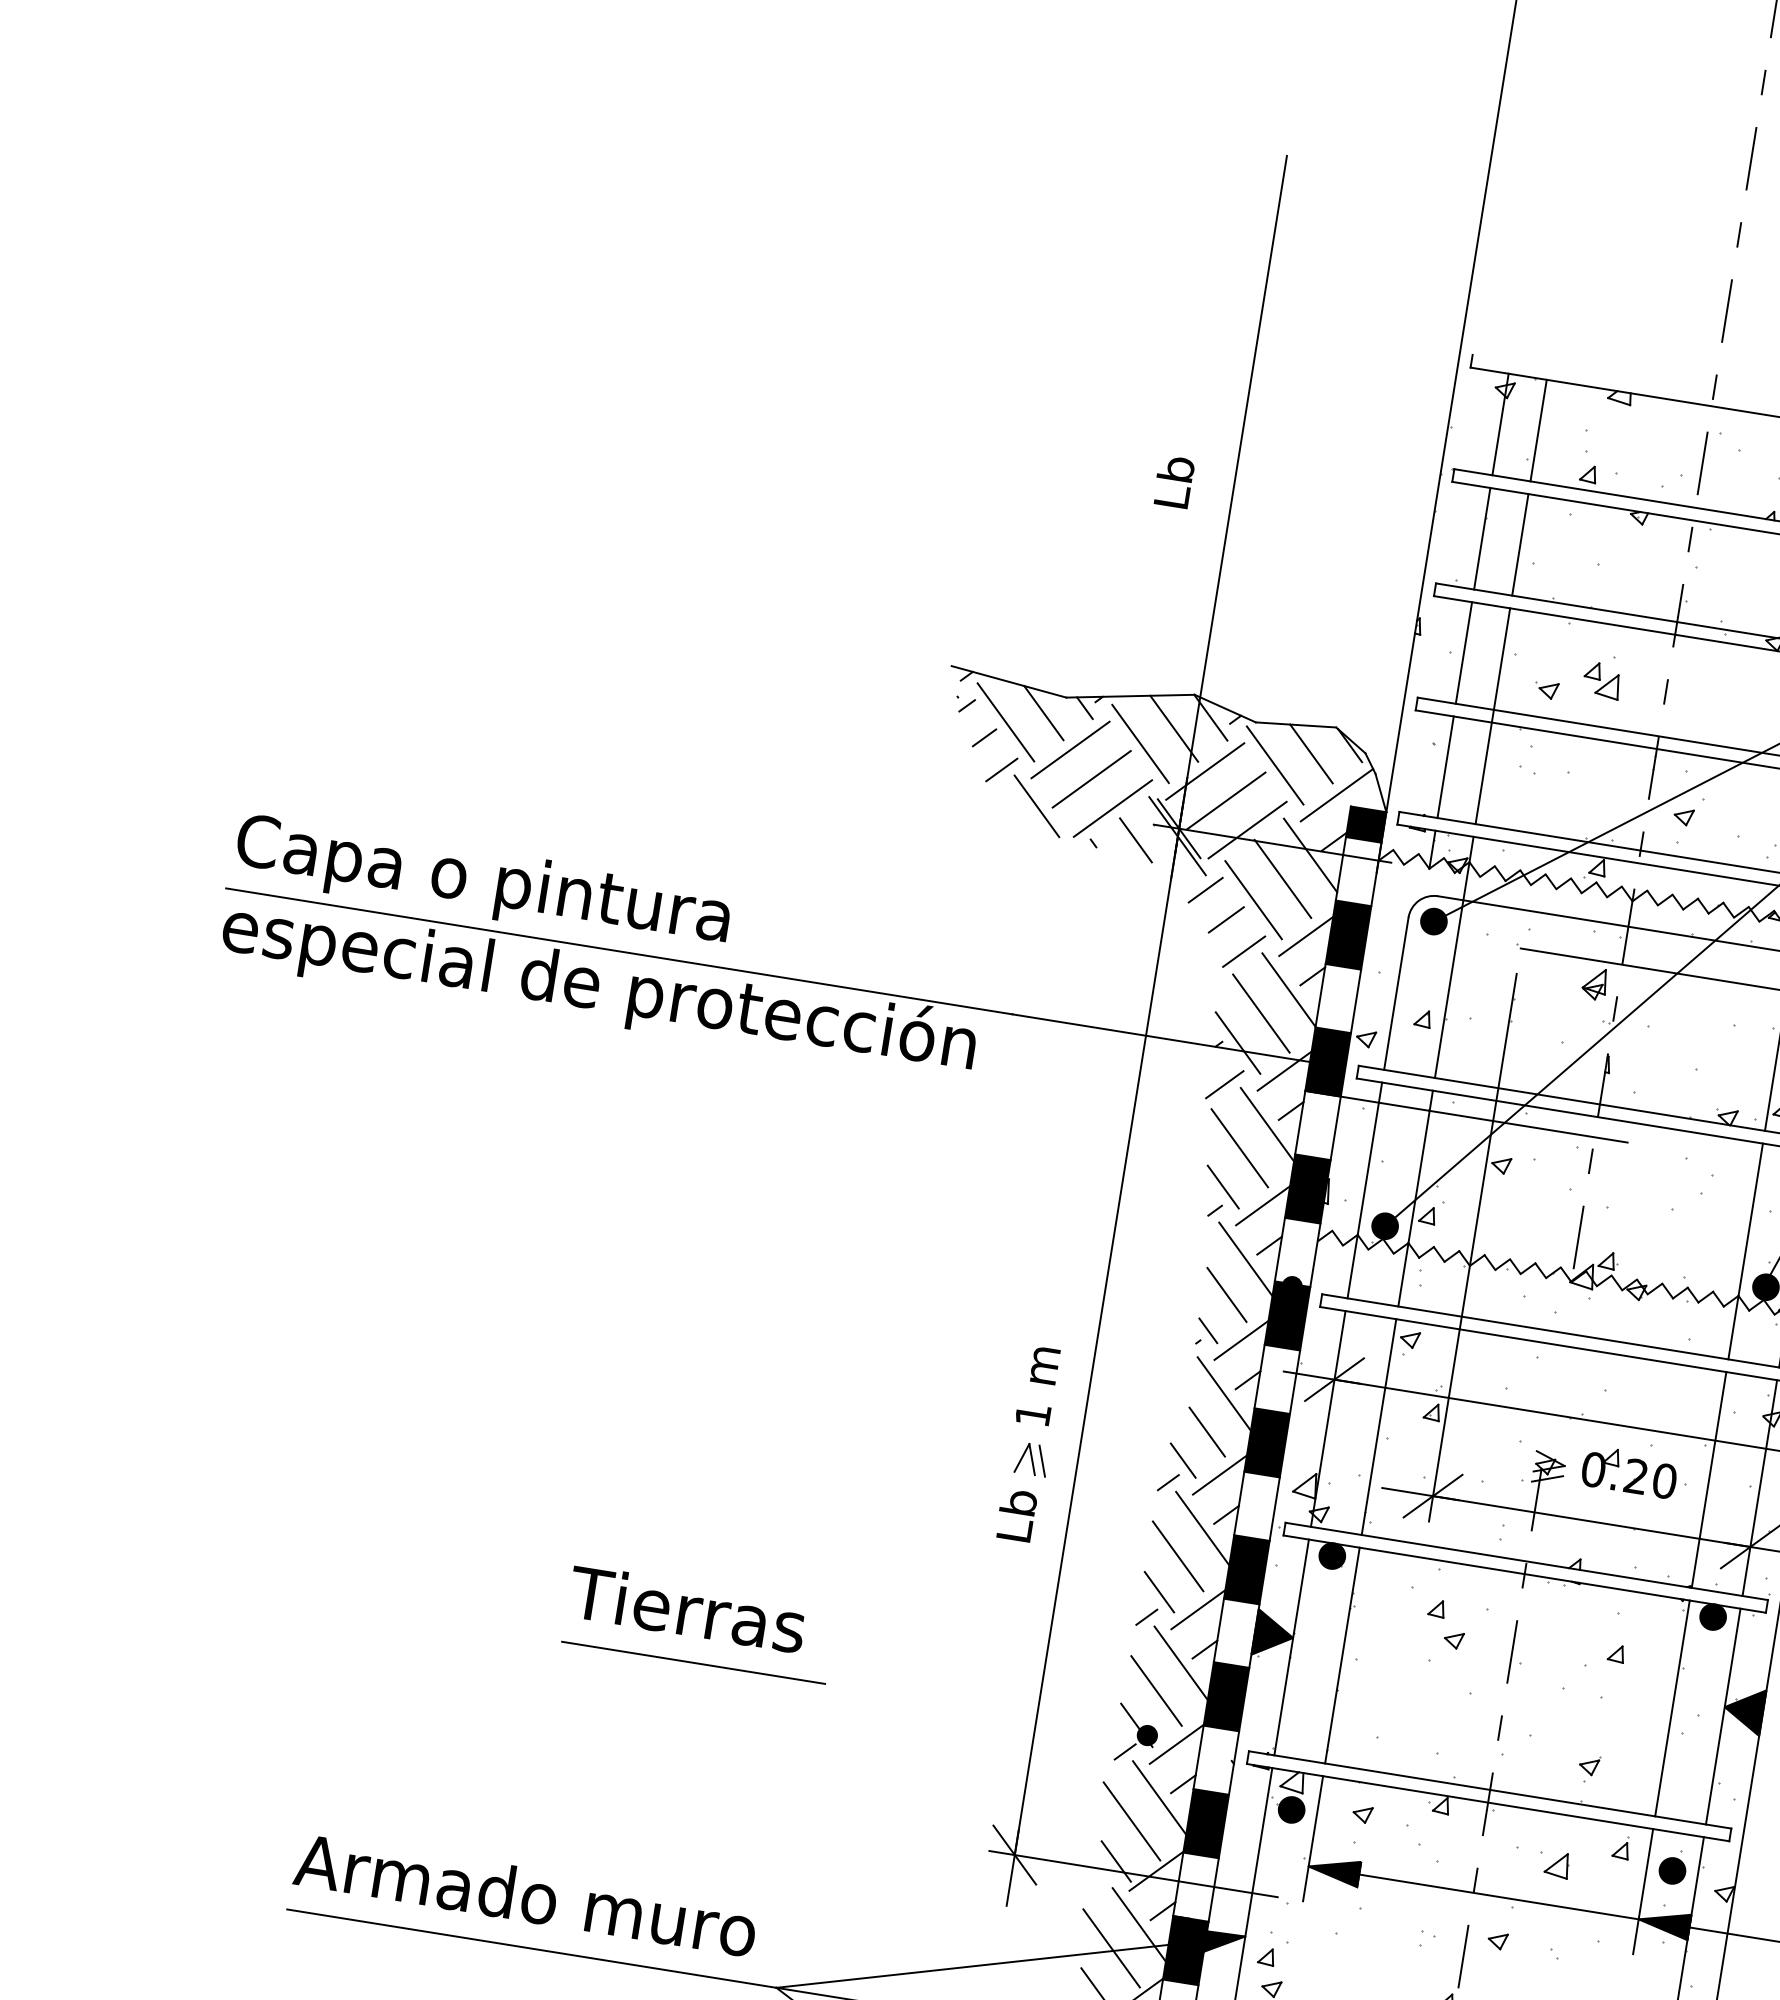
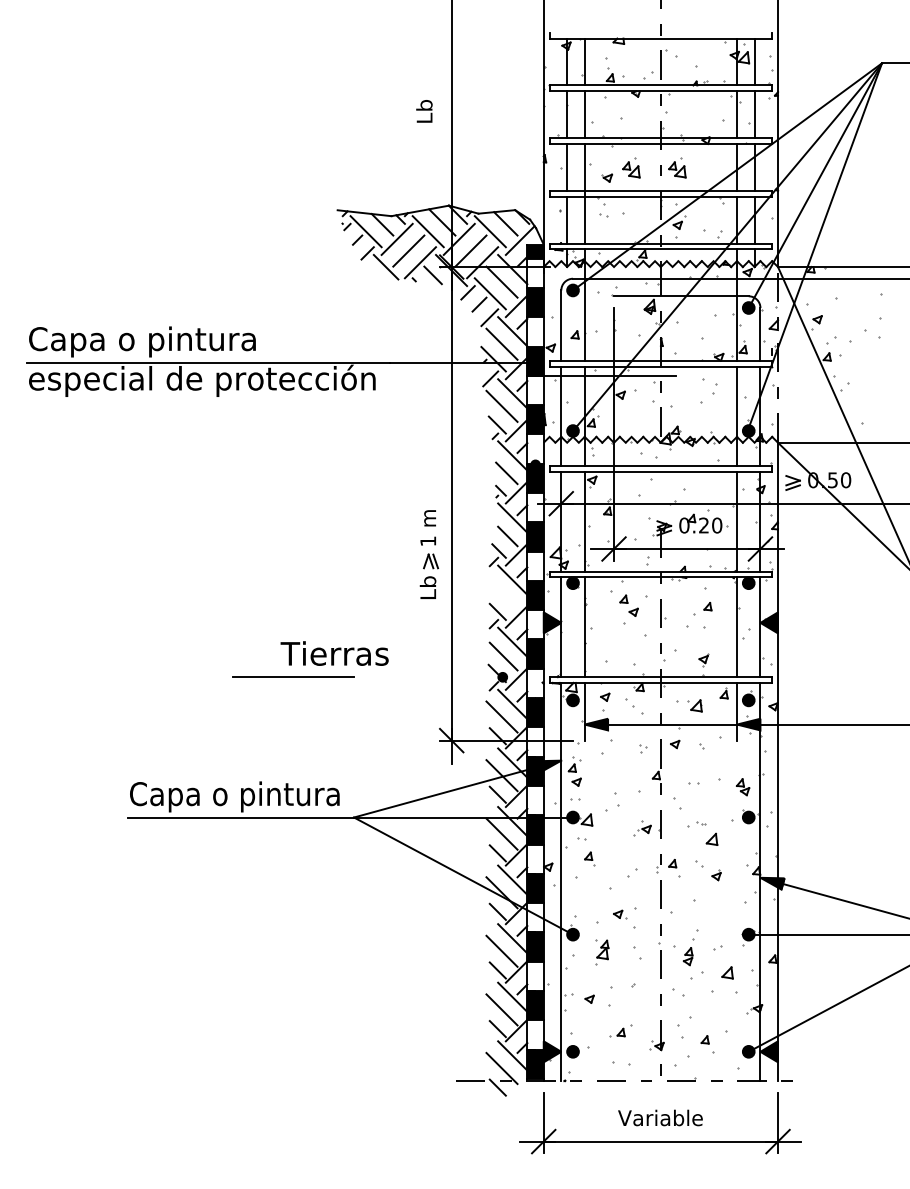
part: (1703, 691) -> (677, 167), added
line: (1177, 1556) -> (503, 594), removed
text: (686, 1608) -> (334, 653), moved
text: (524, 1900) -> (234, 796), Armado muro -> Capa o pintura

